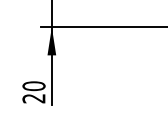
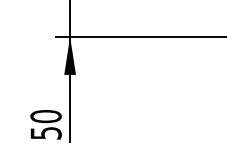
text: (33, 98) -> (45, 133), 20 -> 50

